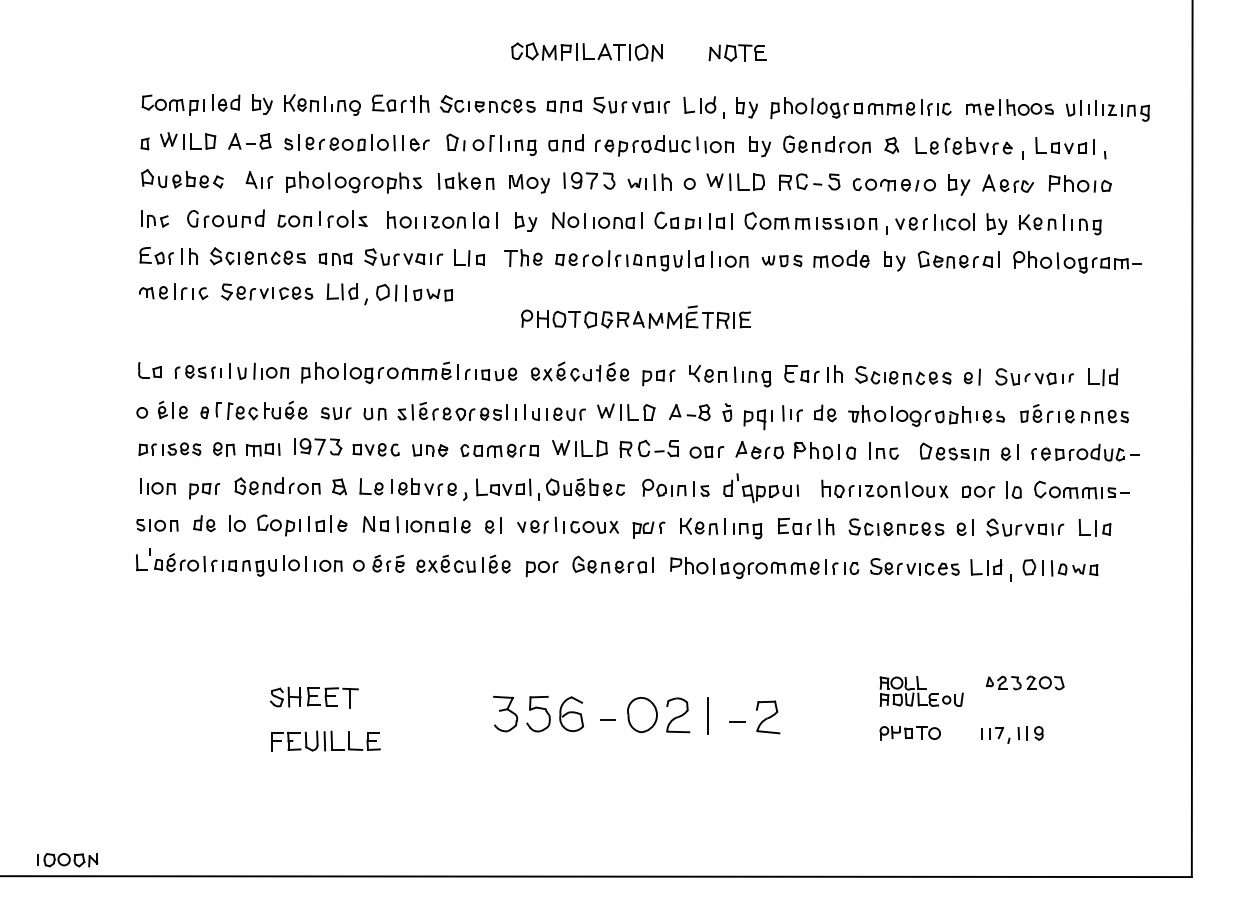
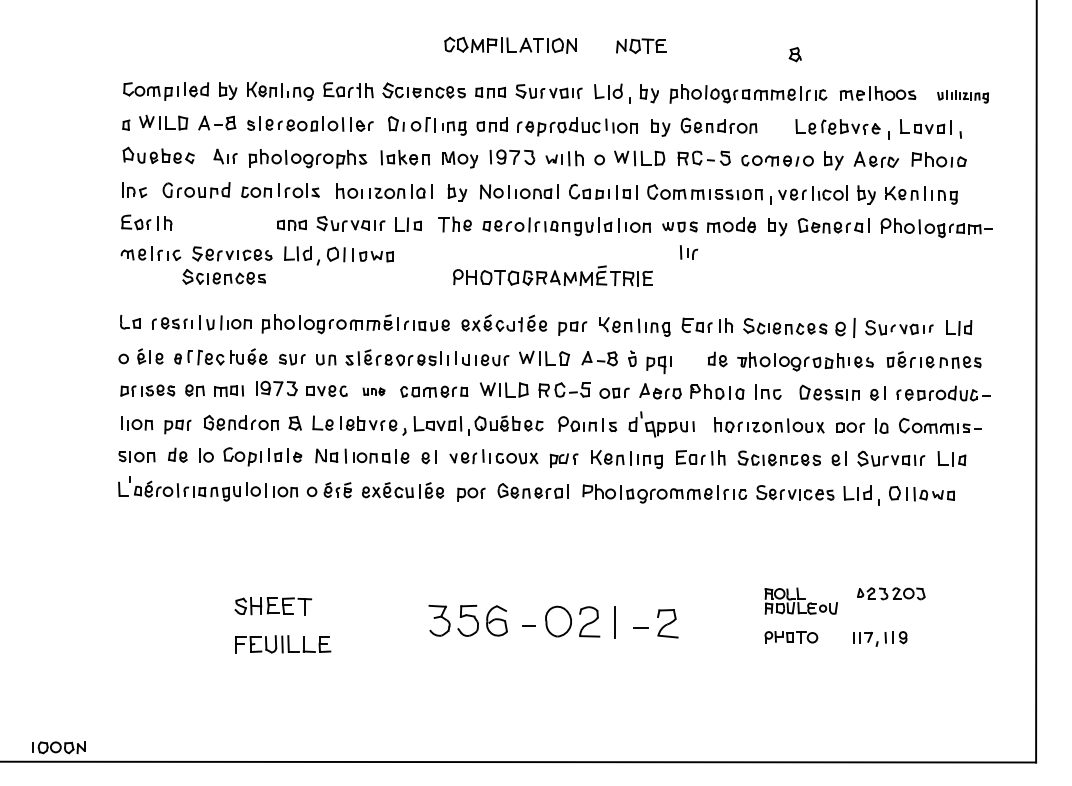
part: (1107, 110) -> (962, 96), size x0.7
part: (890, 145) -> (794, 54), moved
part: (257, 255) -> (223, 276), moved
part: (971, 376) -> (844, 327), size x1.4
part: (793, 413) -> (689, 252), moved
part: (429, 450) -> (373, 391), size x0.7

